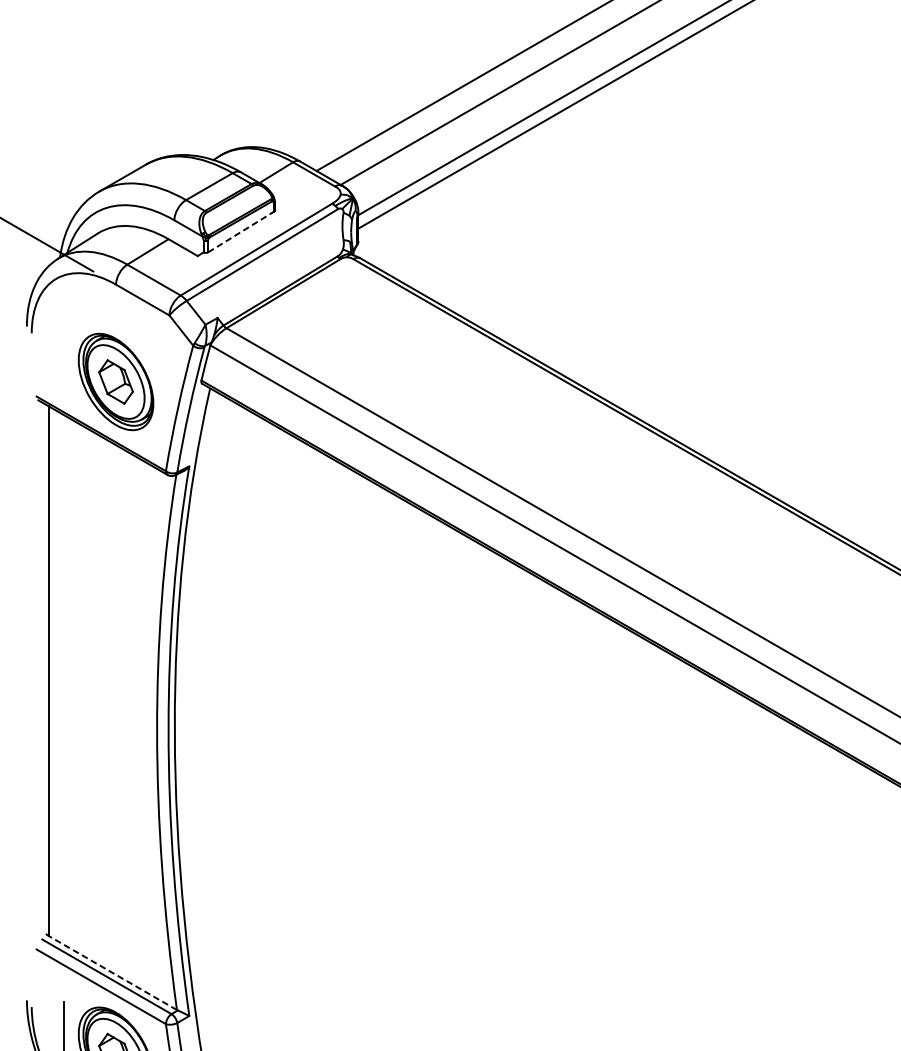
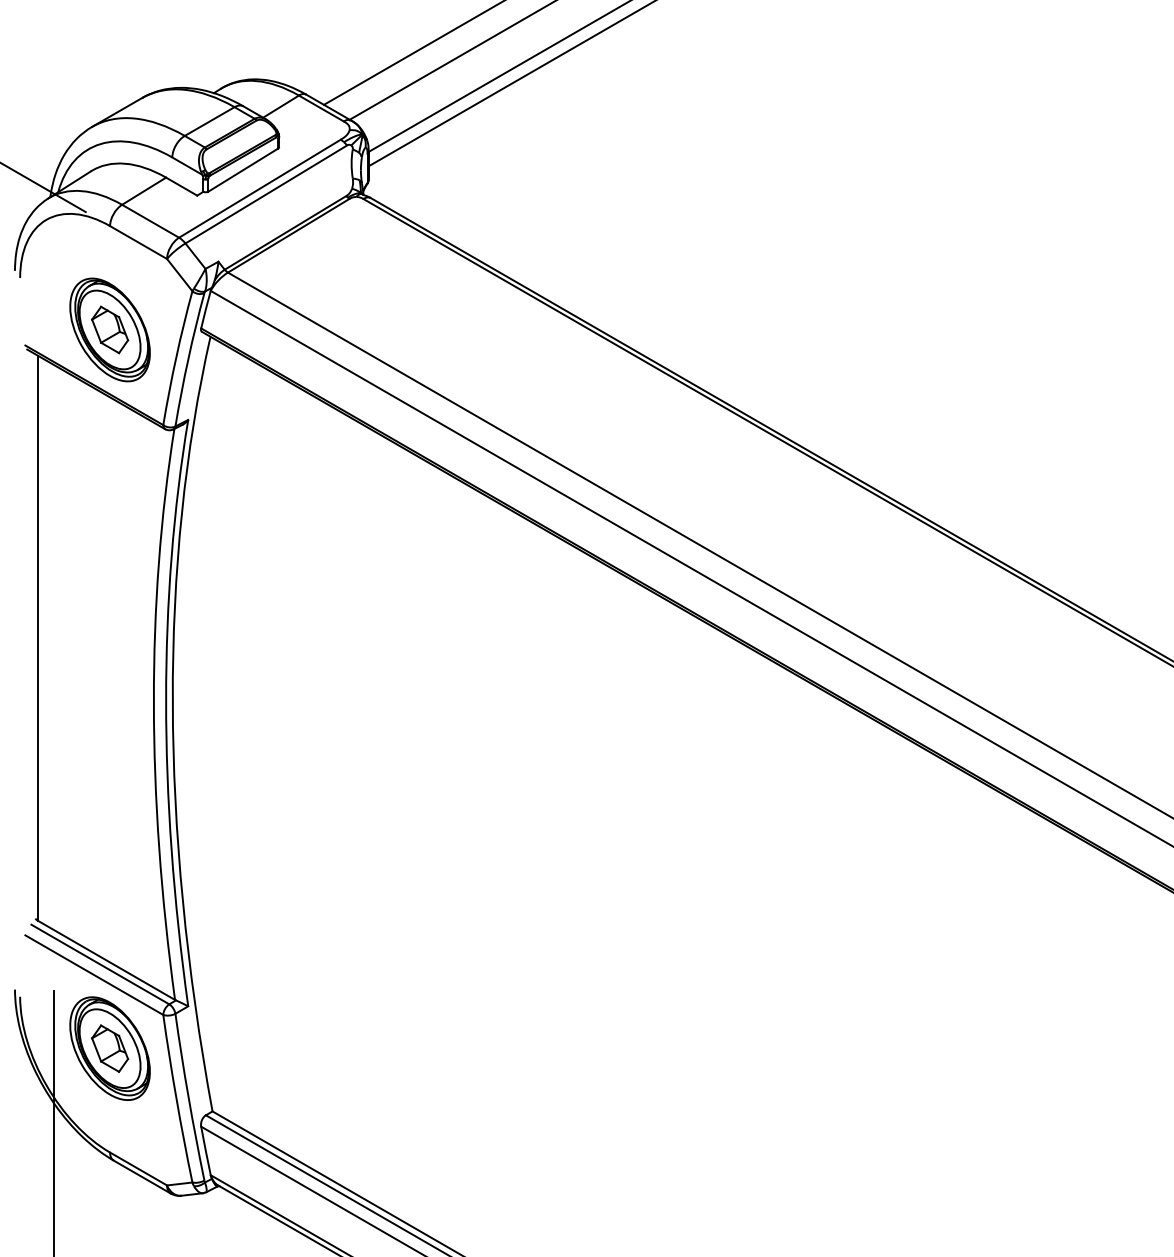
line: (241, 232) -> (243, 170), dashed -> solid
line: (112, 973) -> (106, 960), dashed -> solid

